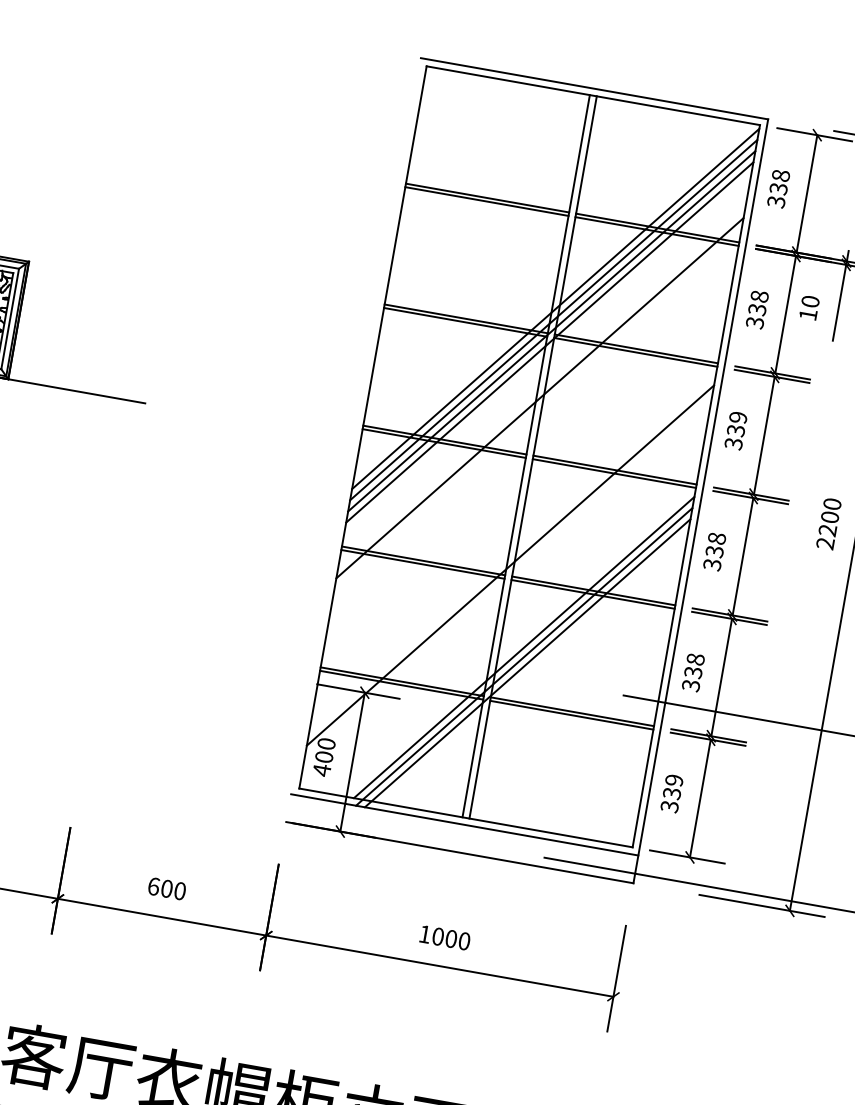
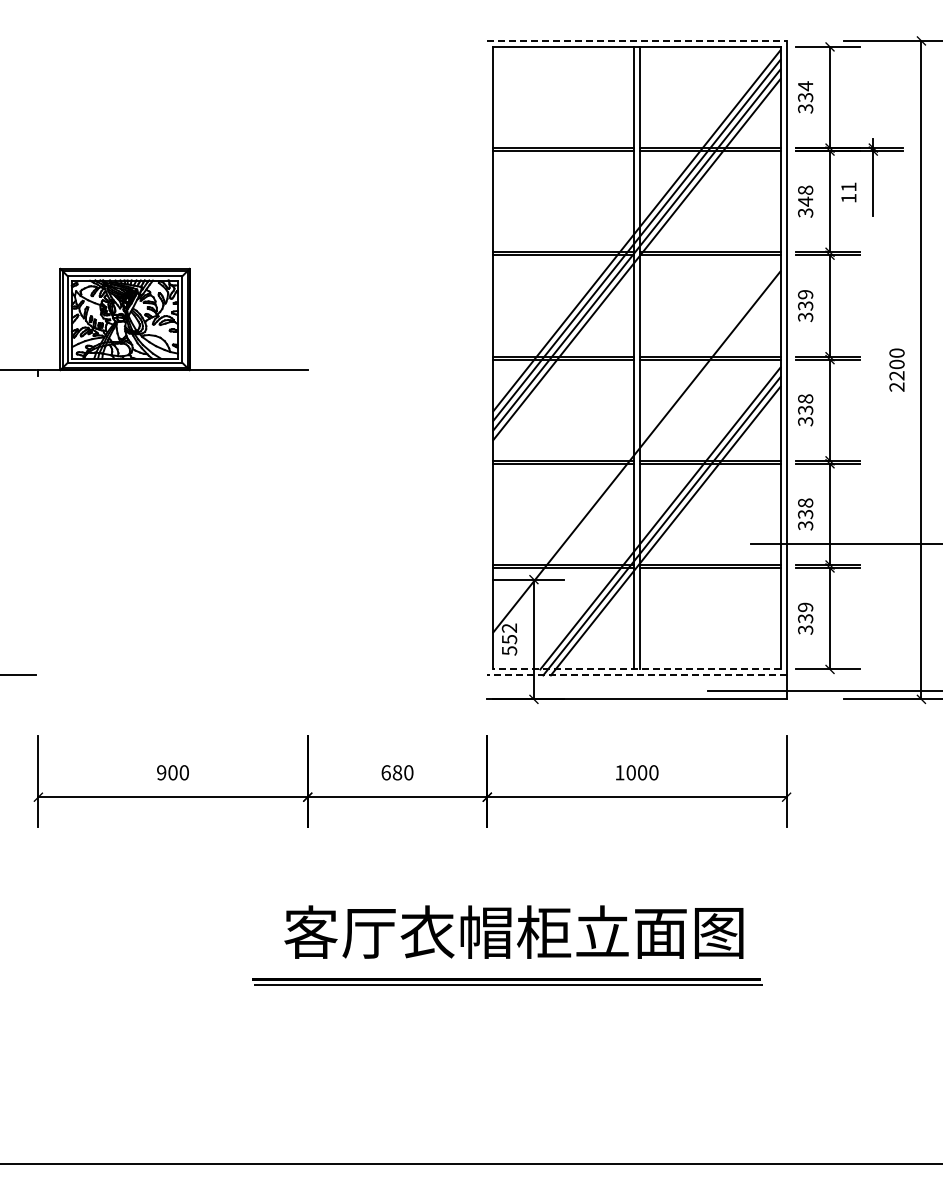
line: (594, 88) -> (636, 40), solid -> dashed
text: (780, 176) -> (805, 86), 338 -> 334
text: (810, 300) -> (848, 186), 10 -> 11
text: (757, 309) -> (805, 201), 338 -> 348
line: (539, 397) -> (636, 307), removed
text: (324, 757) -> (509, 639), 400 -> 552
line: (465, 817) -> (636, 669), solid -> dashed
line: (464, 824) -> (636, 675), solid -> dashed
text: (167, 888) -> (397, 772), 600 -> 680

